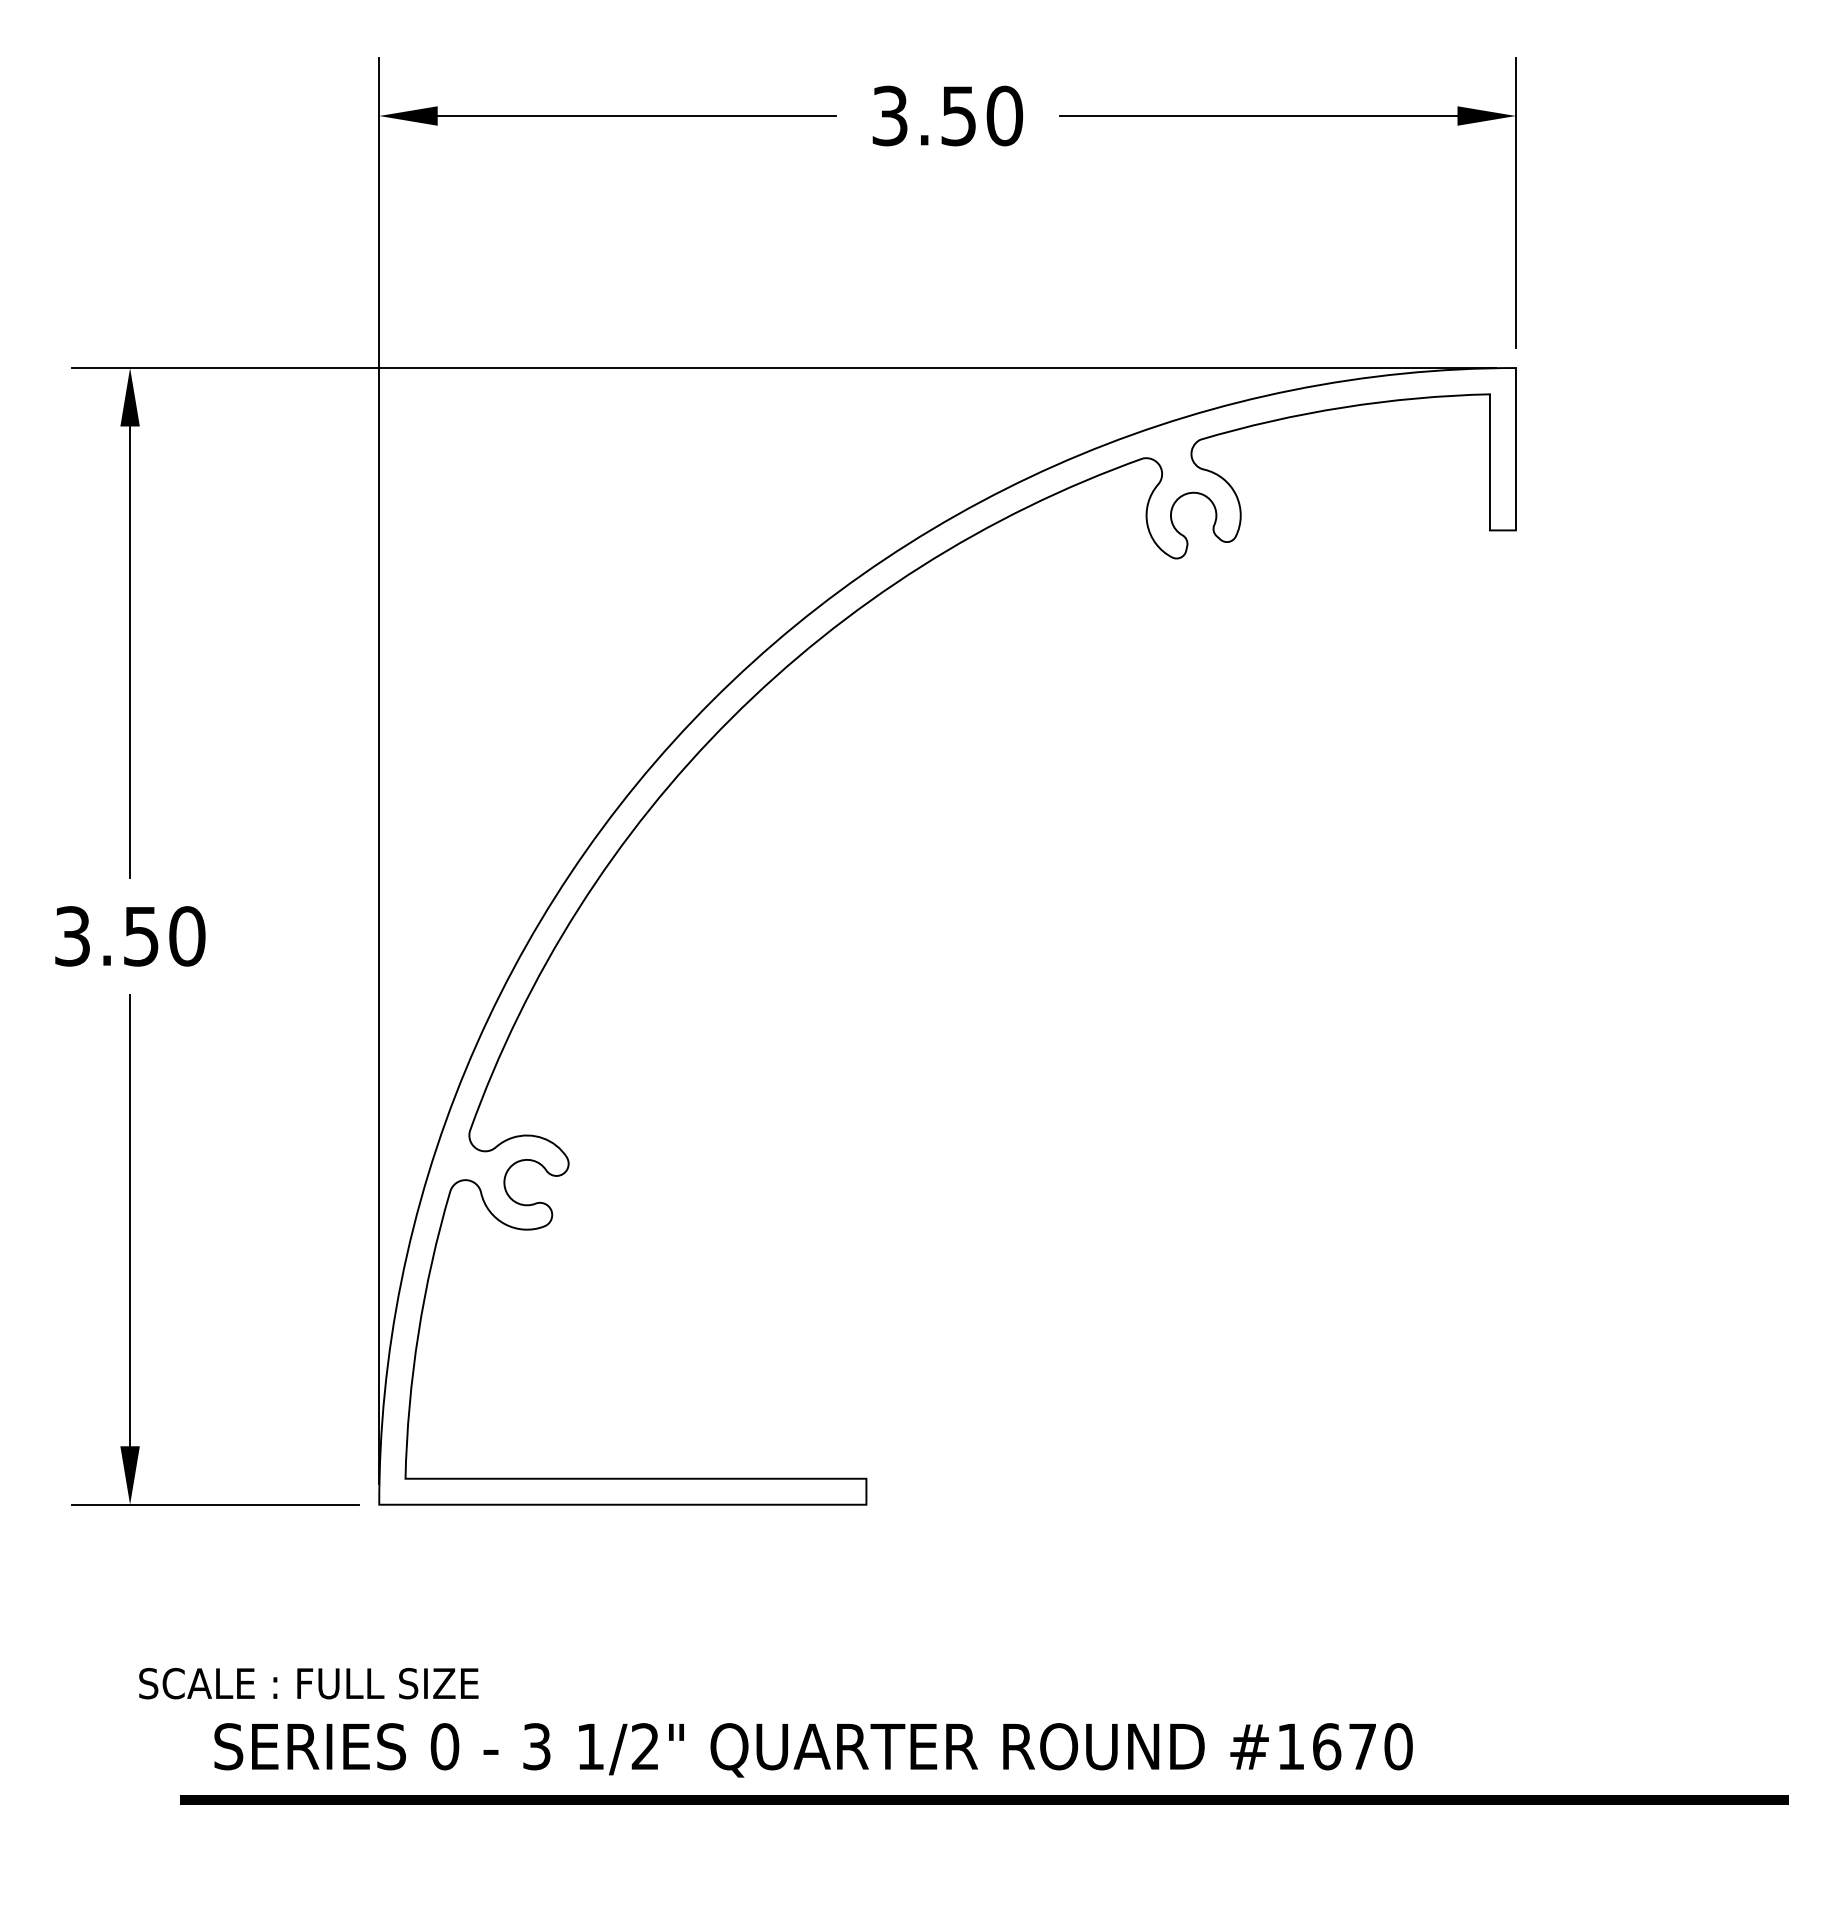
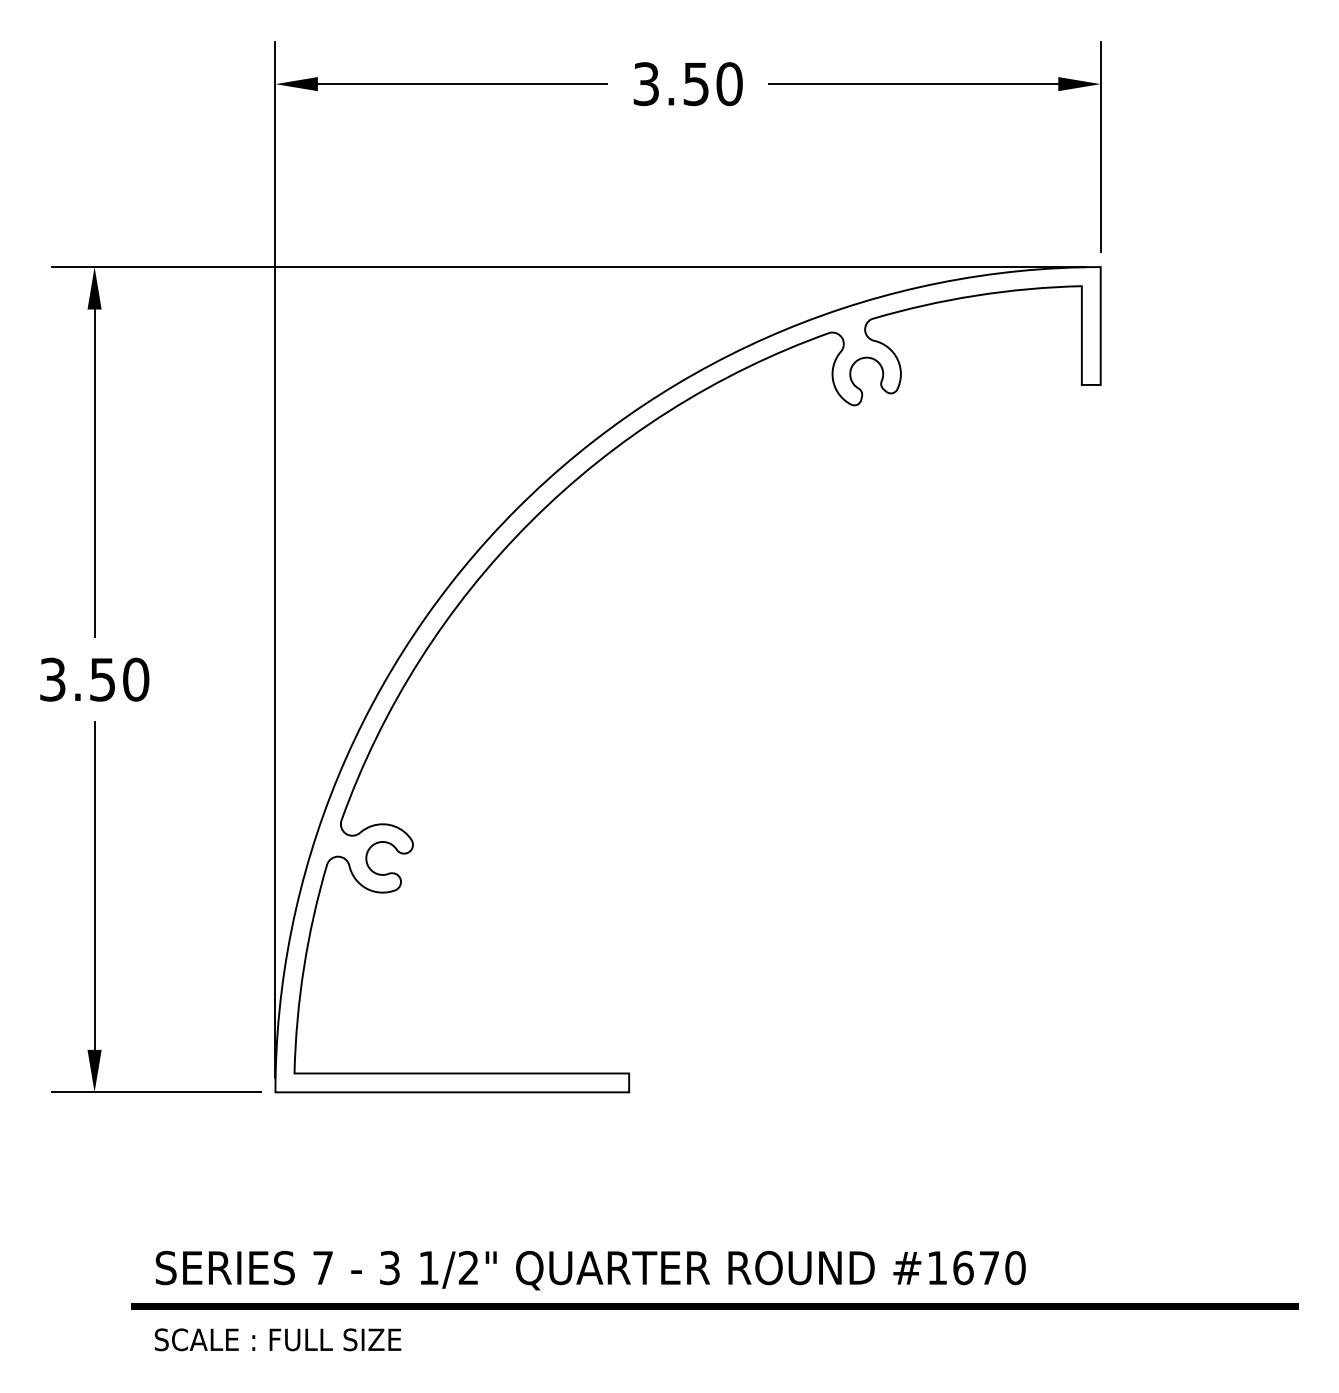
text: (308, 1683) -> (277, 1339), moved
text: (444, 1746) -> (322, 1267), 0 -> 7

